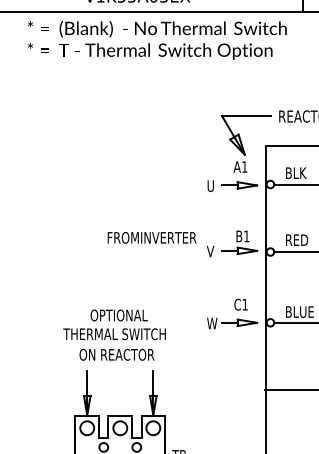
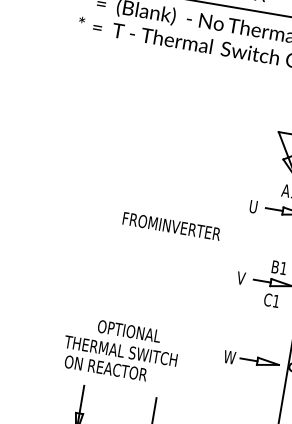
text: (151, 237) -> (171, 225), moved
text: (240, 304) -> (271, 300), moved
text: (116, 354) -> (105, 367), moved

